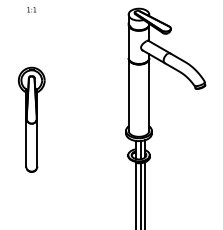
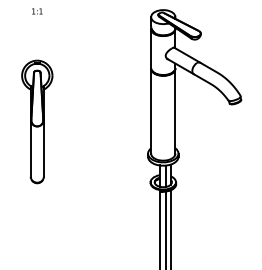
part: (31, 119) -> (36, 121), moved

